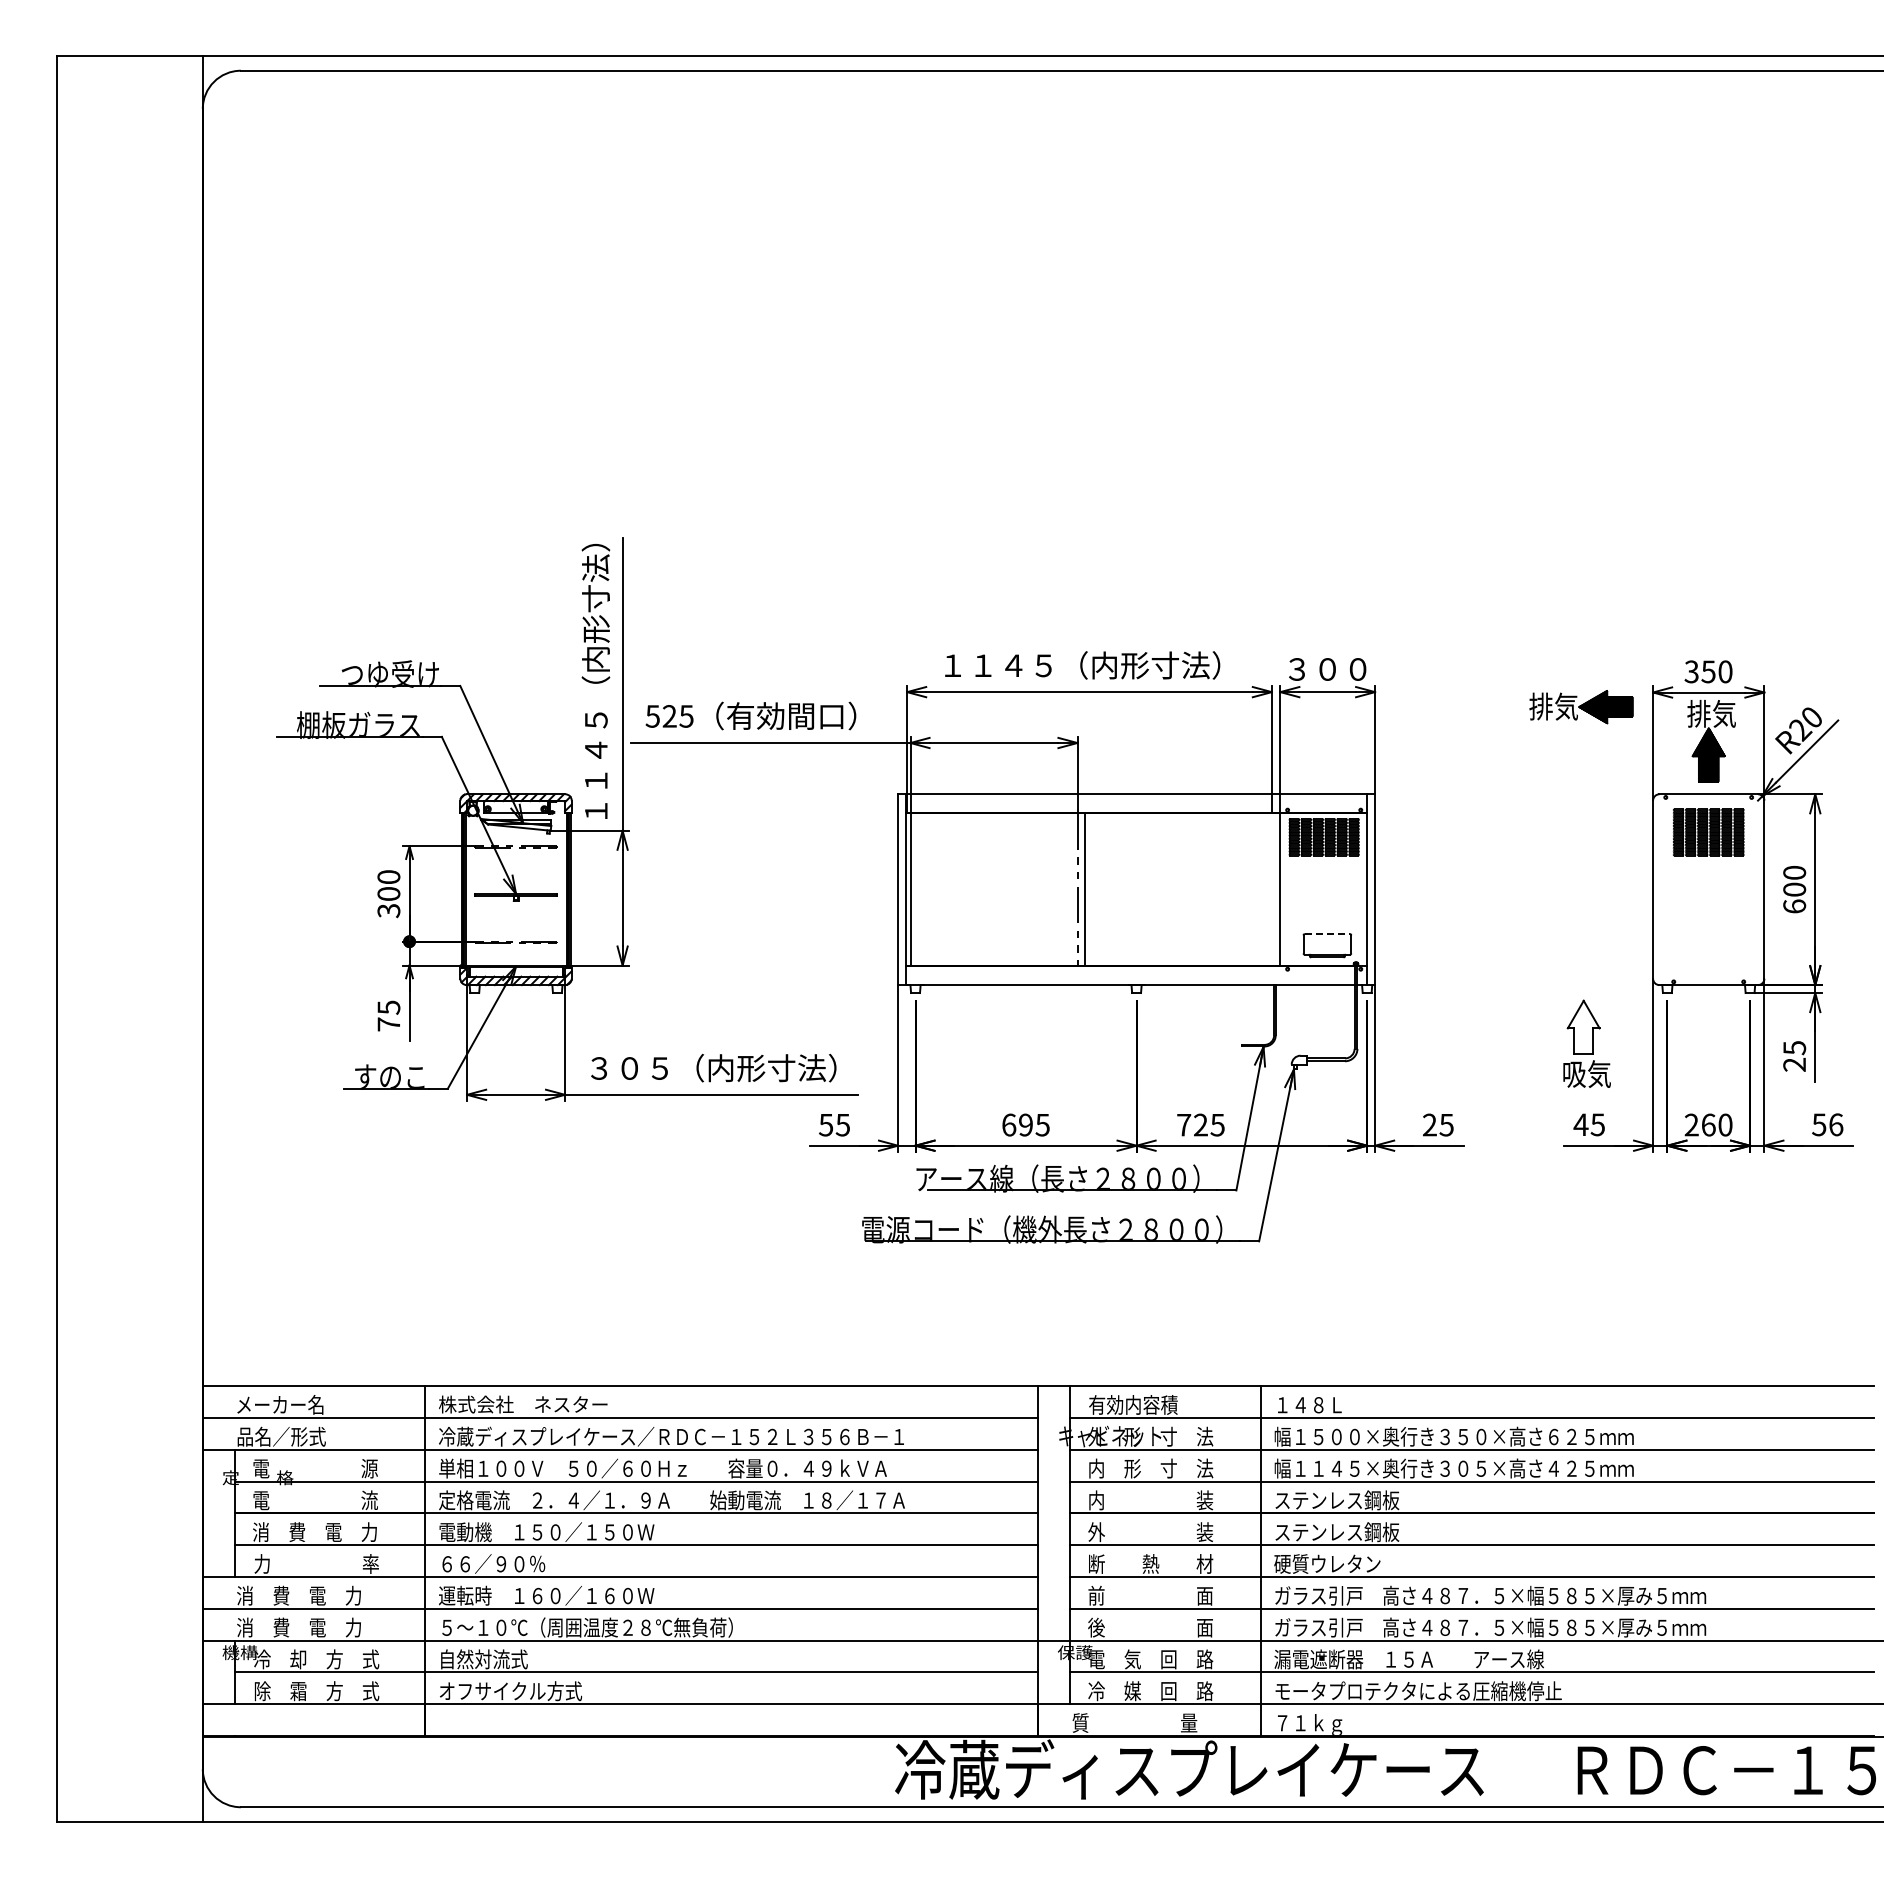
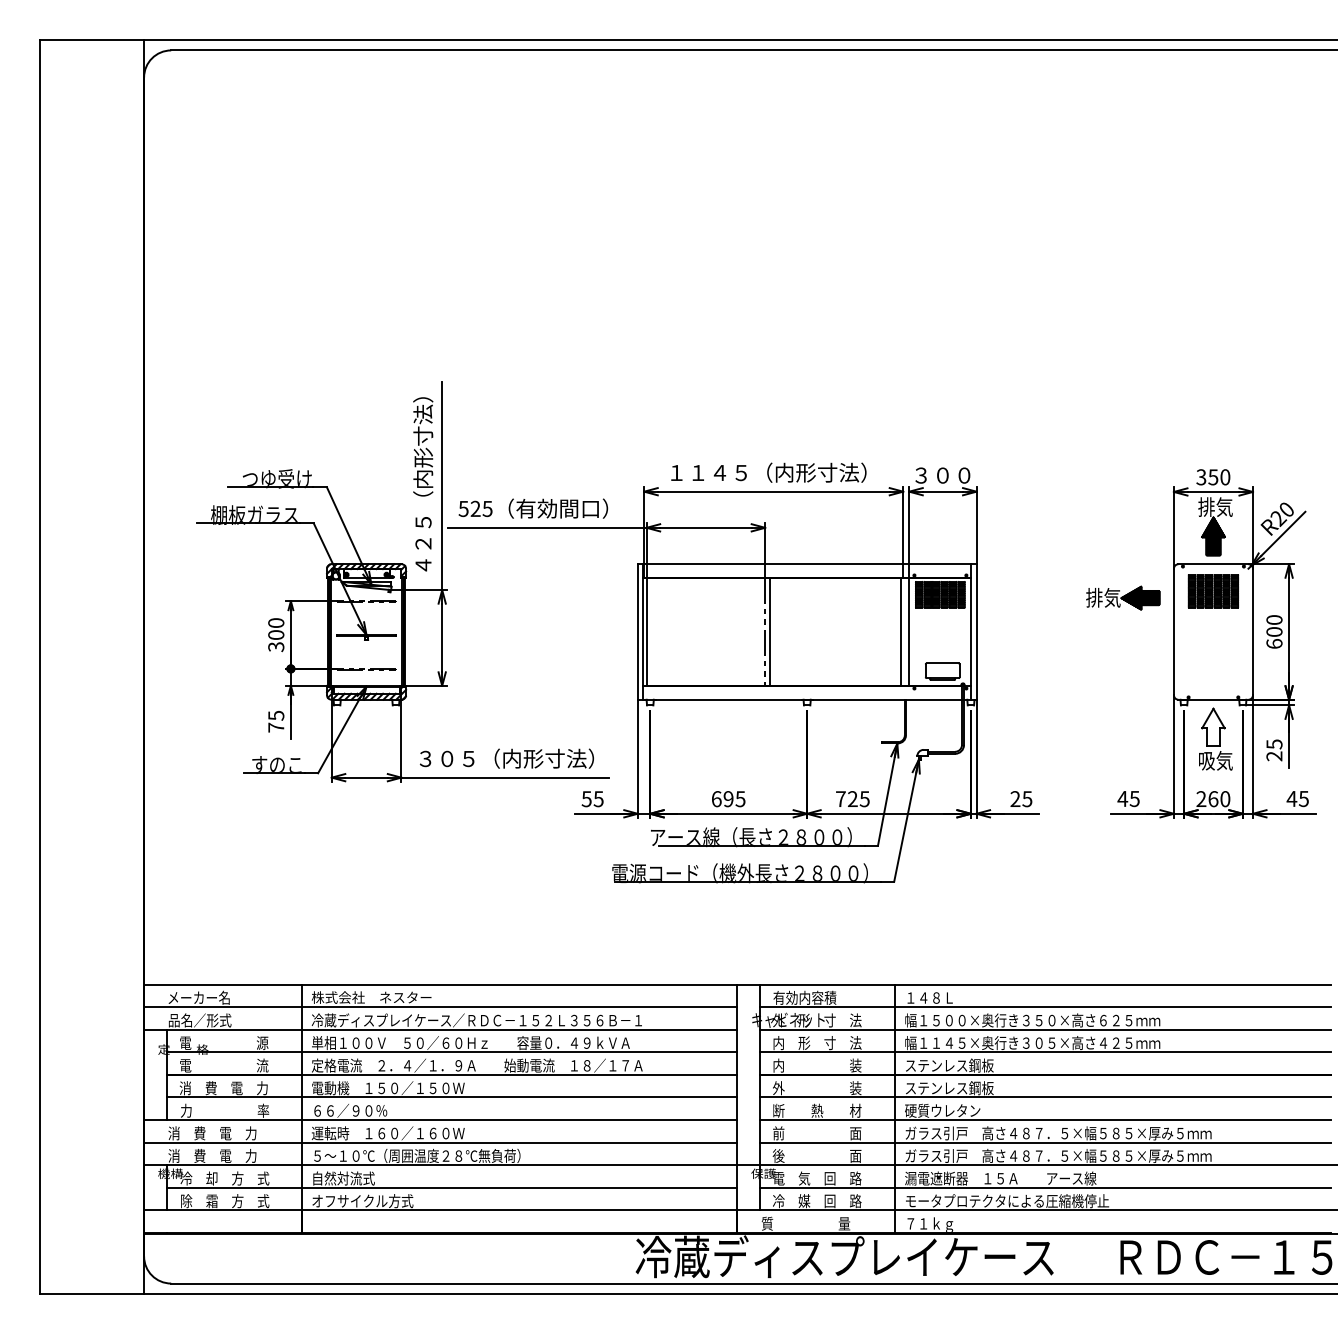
text: (595, 680) -> (422, 483), １１４５（内形寸法） -> ４２５（内形寸法）
part: (1581, 707) -> (1123, 598), moved
line: (1268, 889) -> (900, 631), added
line: (1327, 934) -> (942, 663), dashed -> solid
part: (1586, 1043) -> (1215, 739), moved
text: (1827, 1124) -> (1297, 798), 56 -> 45

